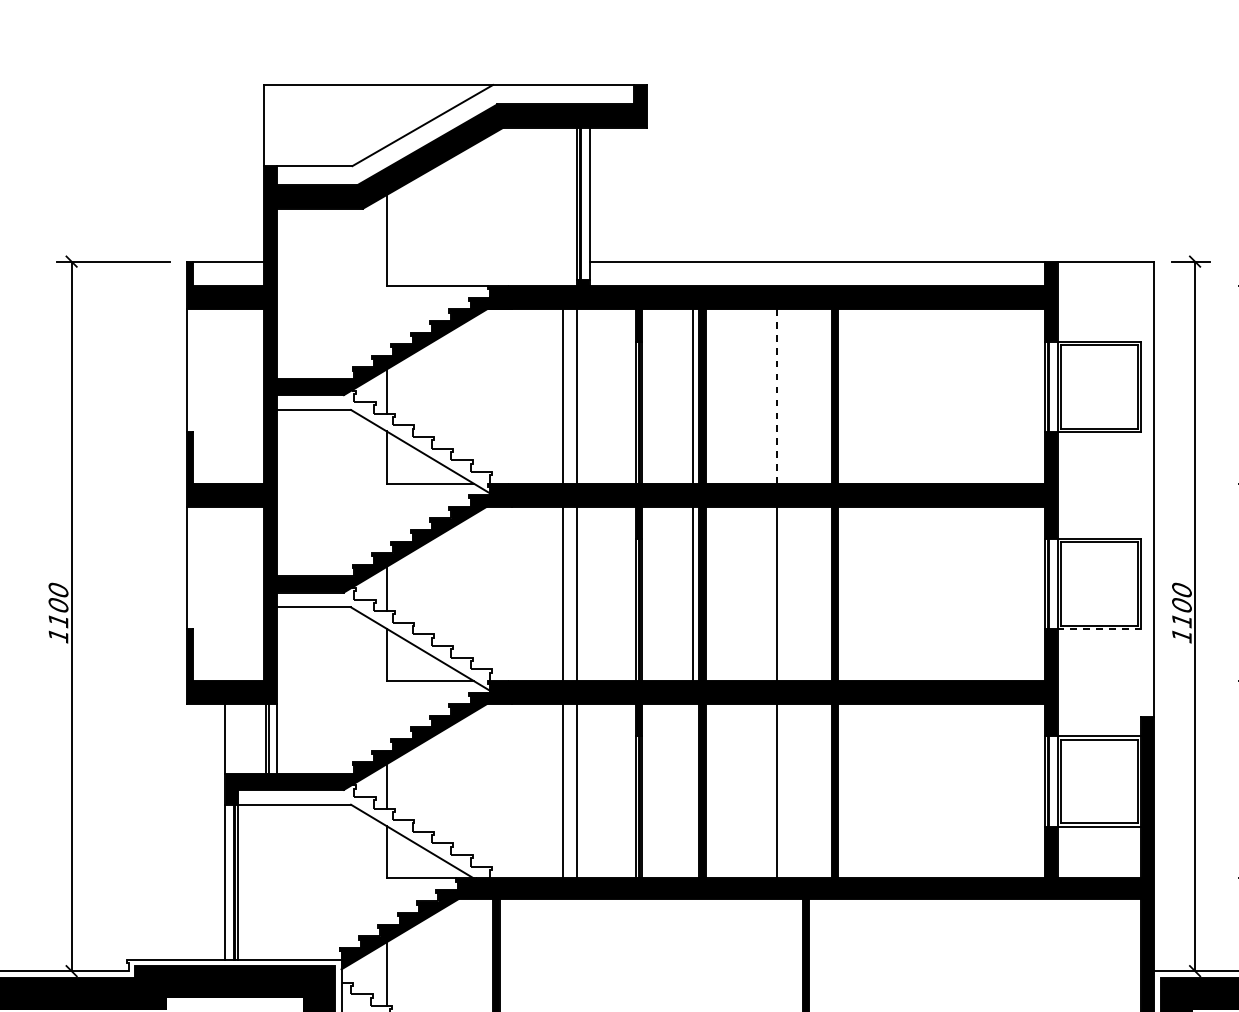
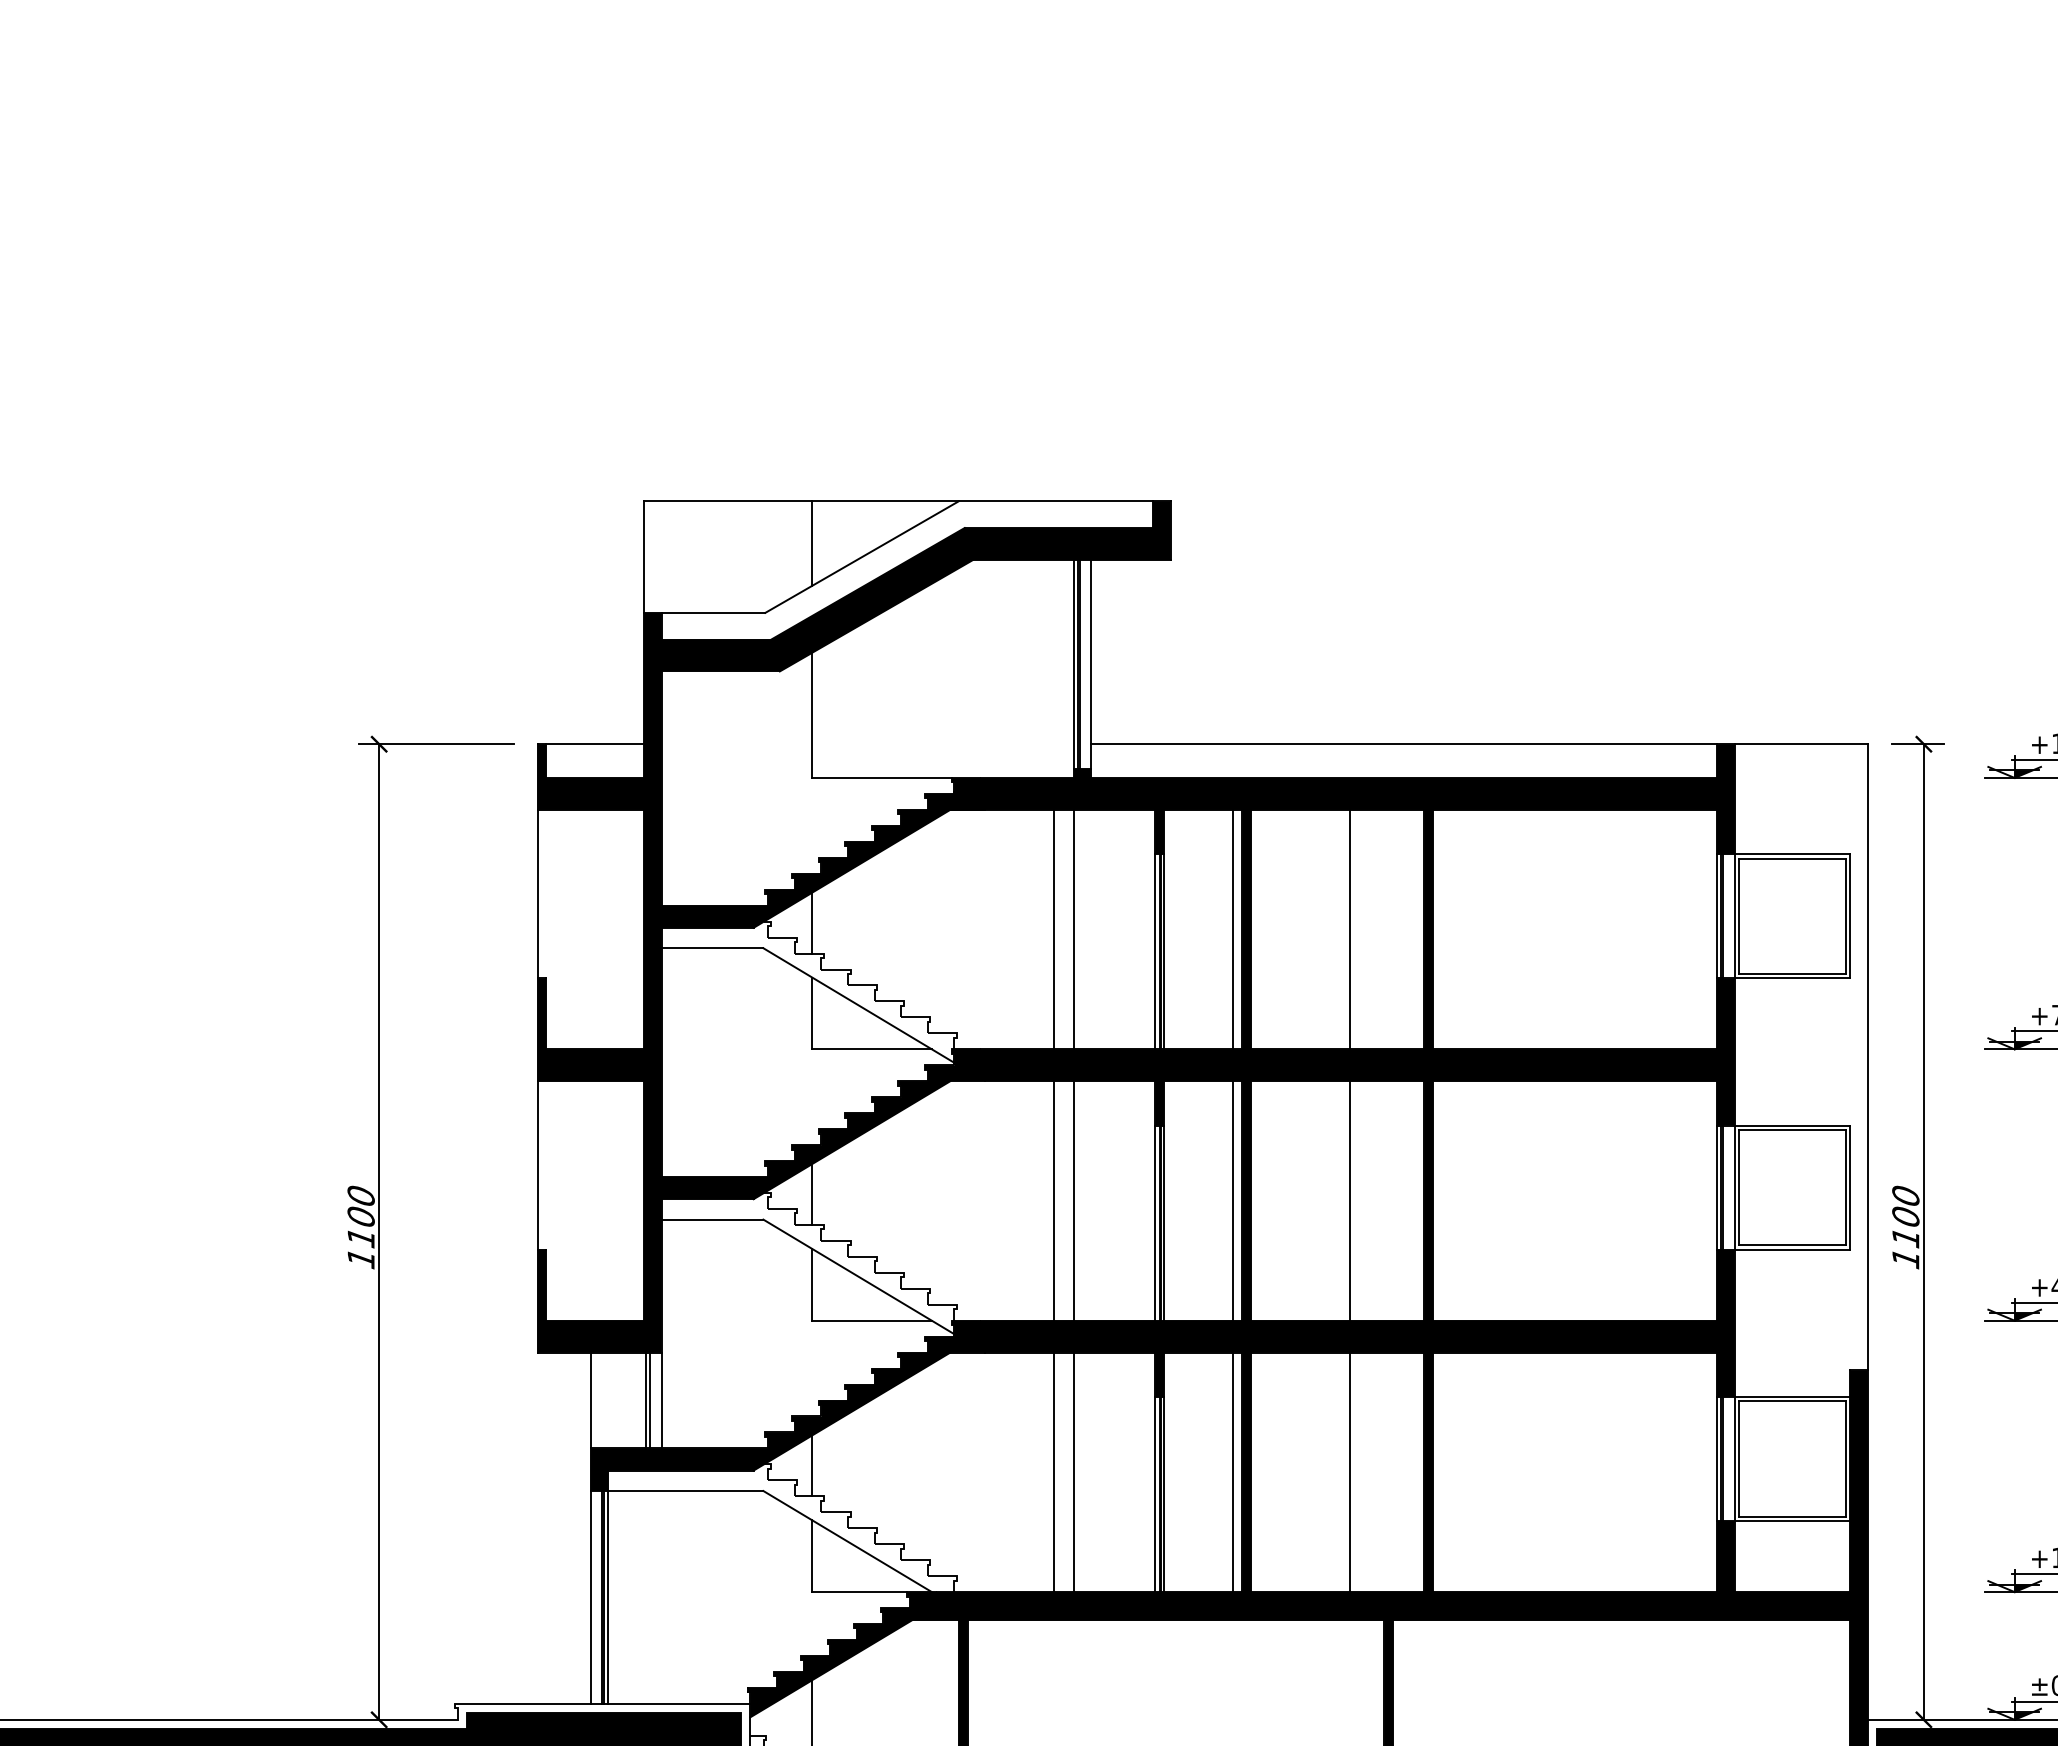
line: (386, 115) -> (812, 543), added
line: (777, 396) -> (1349, 929), dashed -> solid
line: (1099, 629) -> (1792, 1249), dashed -> solid
line: (692, 791) -> (1233, 1472), added

